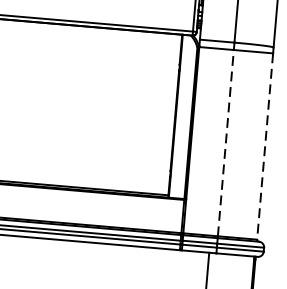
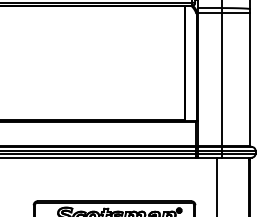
line: (226, 141) -> (222, 78), dashed -> solid
line: (265, 146) -> (250, 79), dashed -> solid

